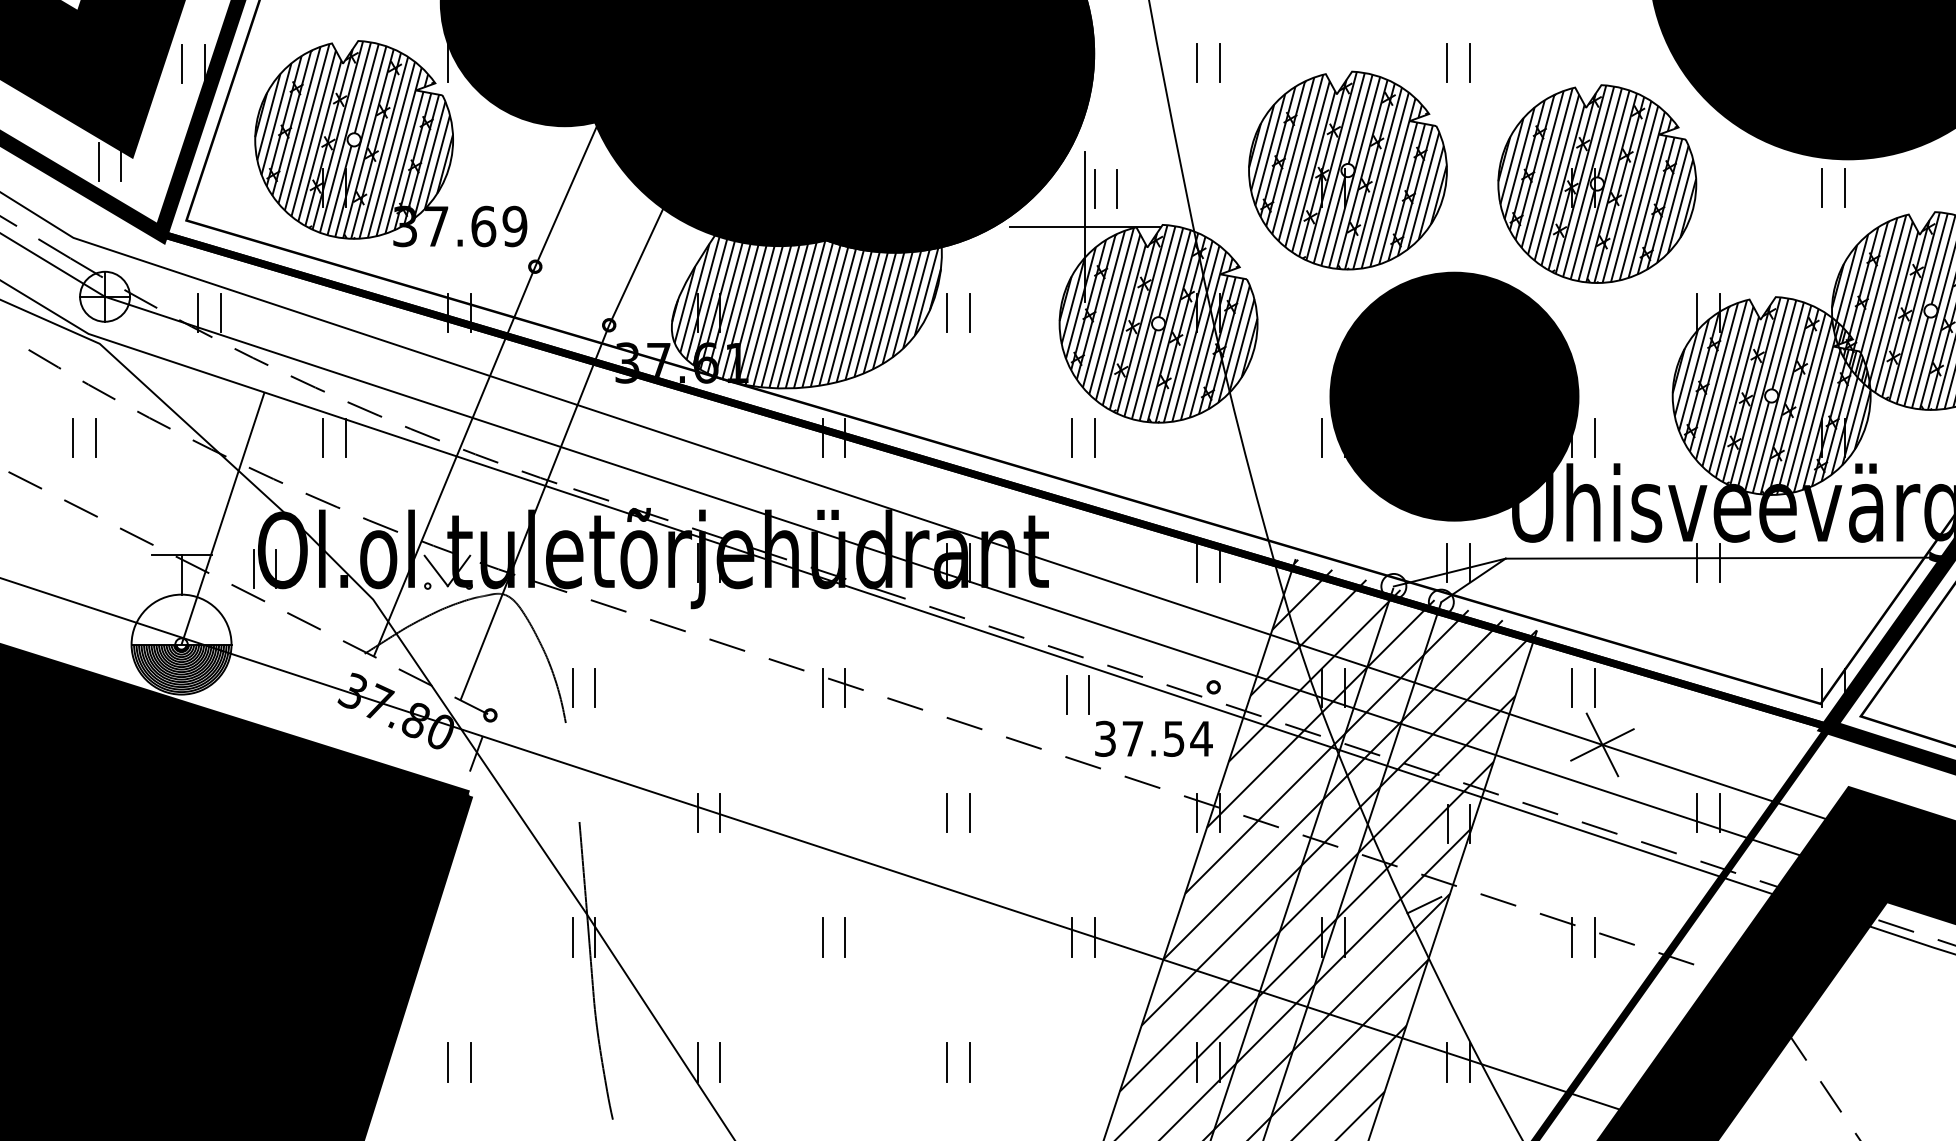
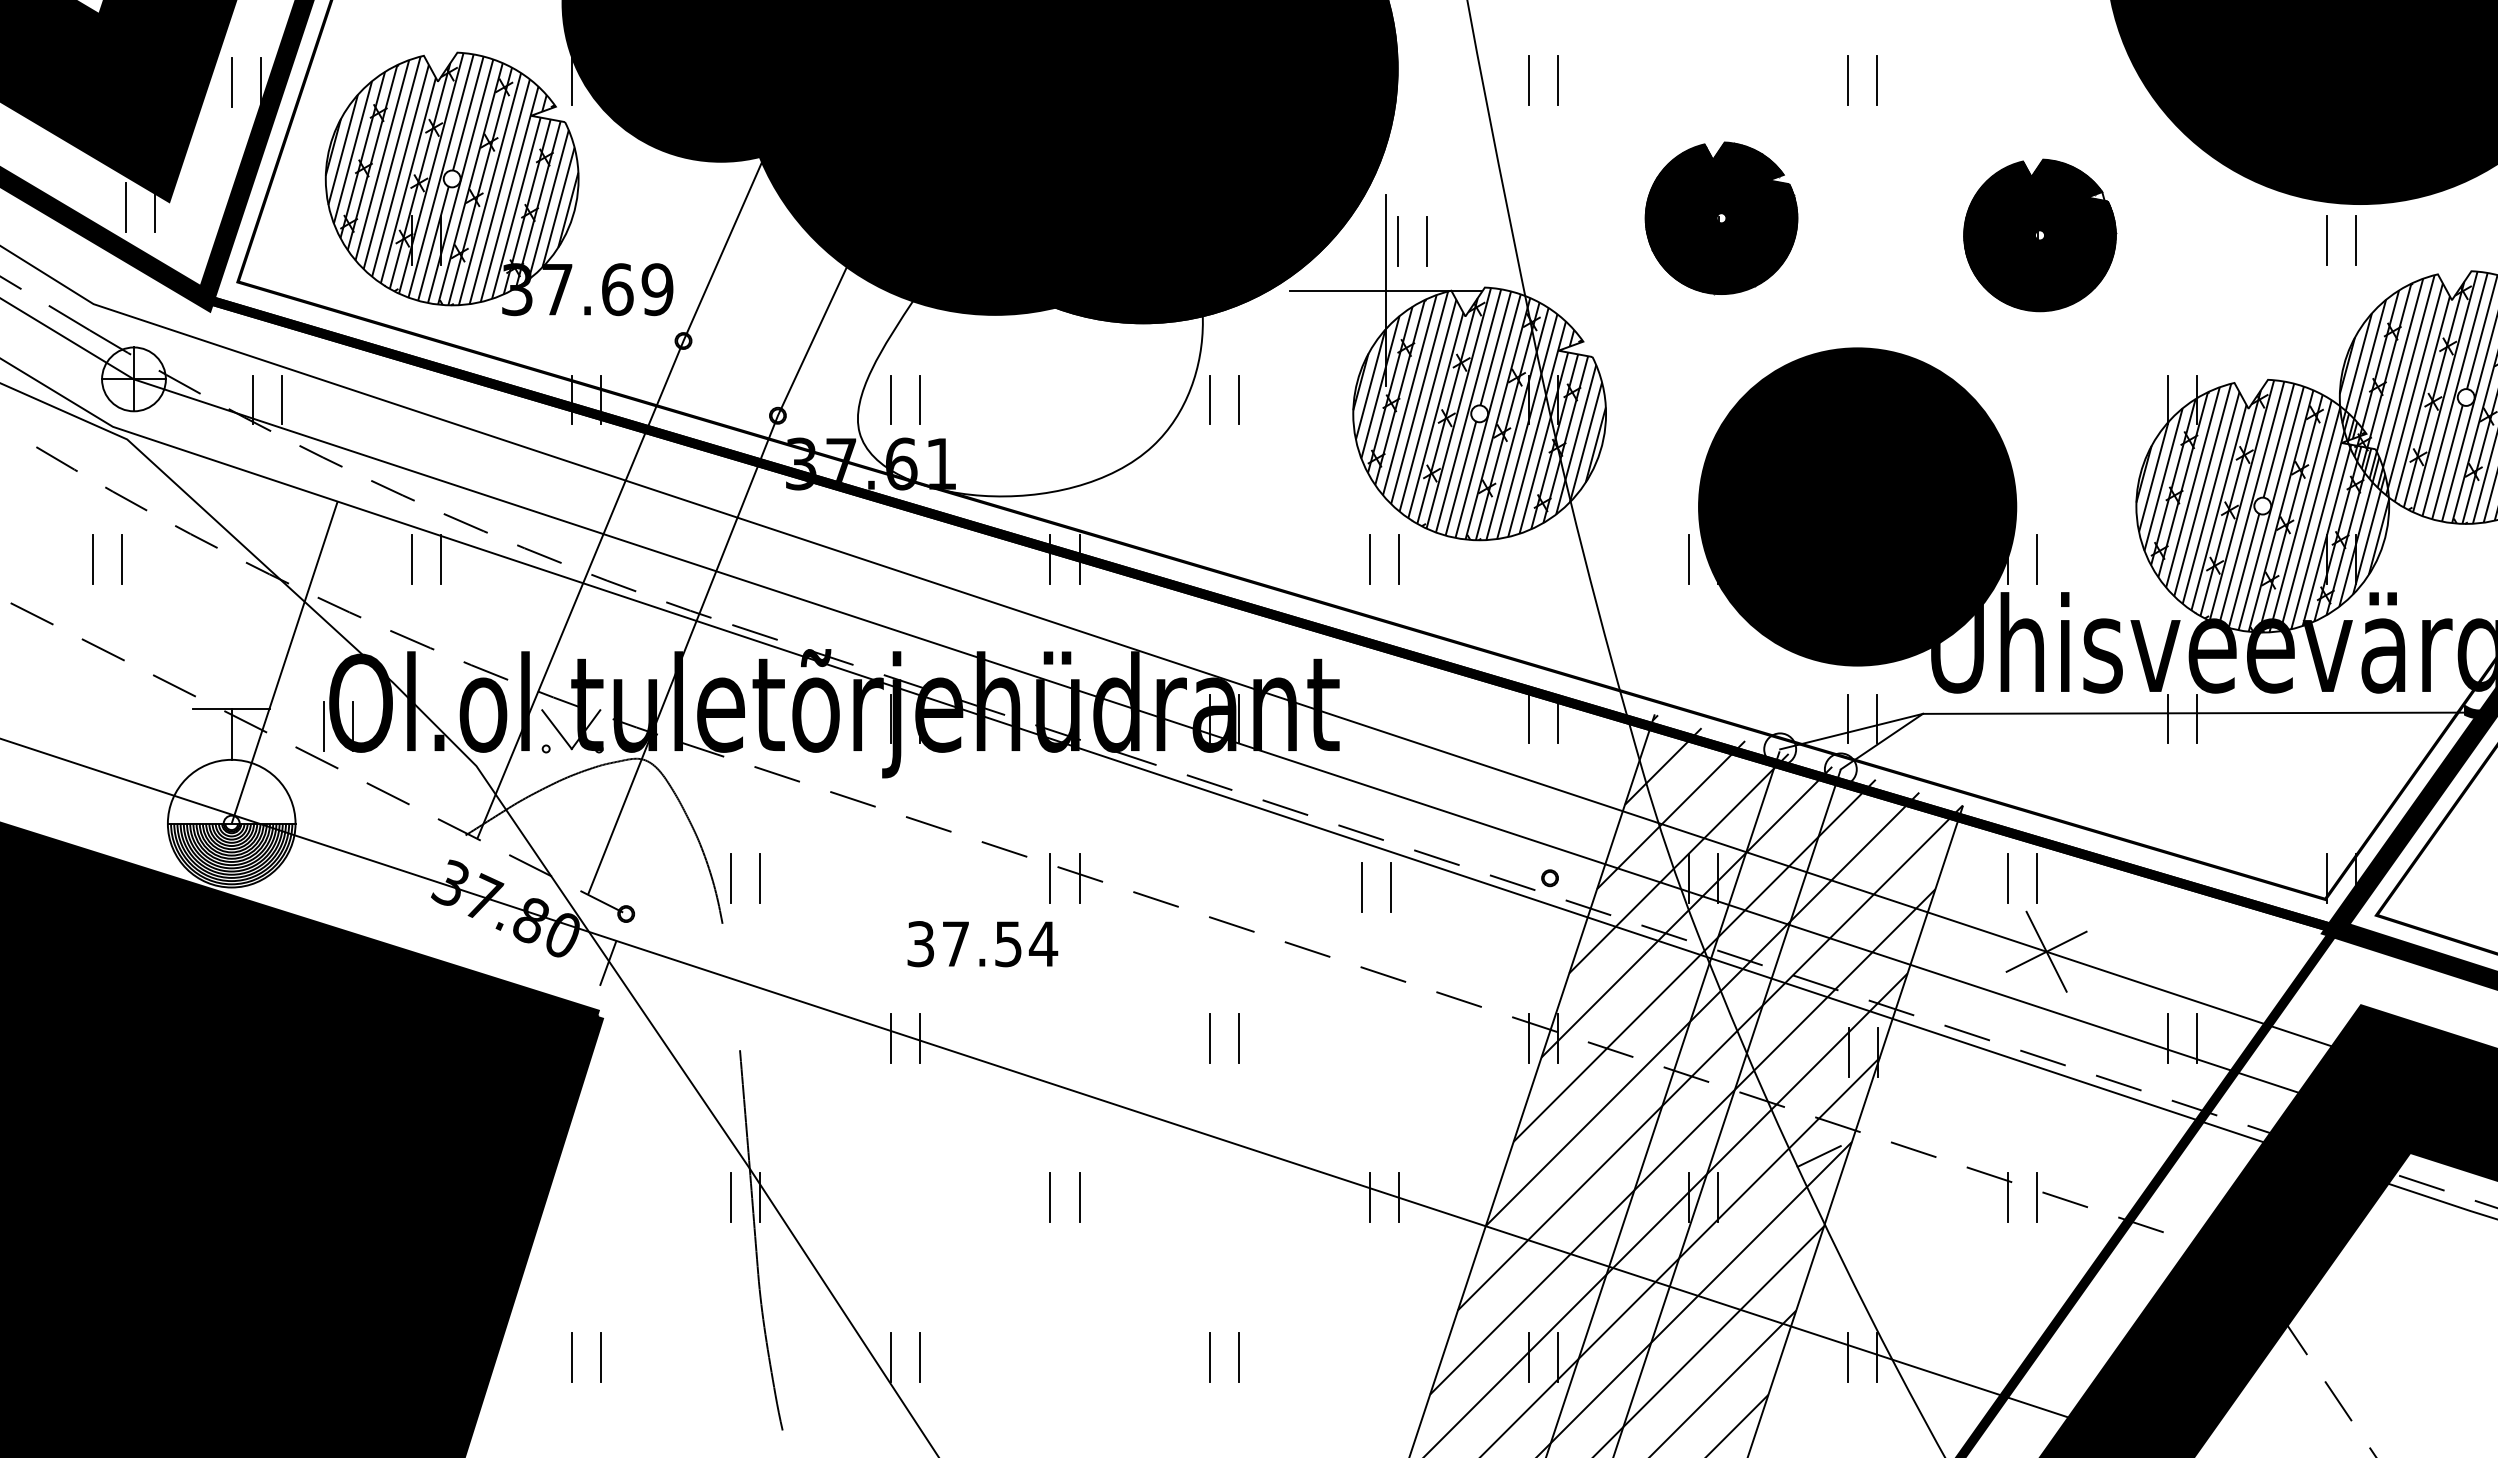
part: (1347, 170) -> (1721, 218), size x0.6
part: (1596, 184) -> (2039, 235), size x0.6
hatch: (806, 266) -> (1029, 340), removed
text: (1153, 739) -> (982, 944), moved

